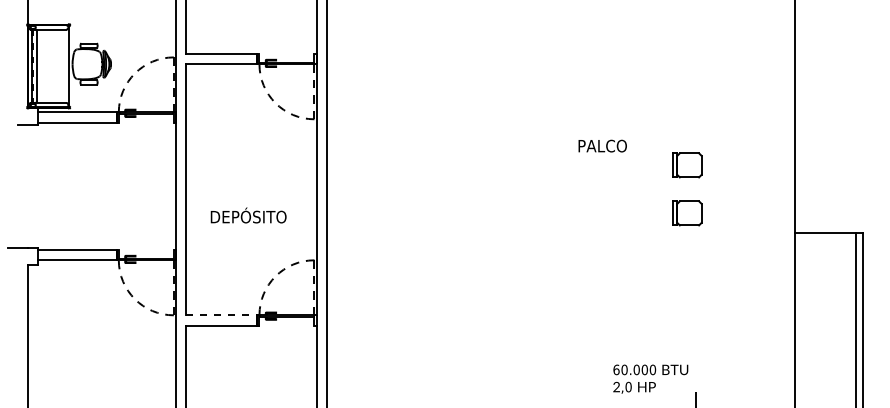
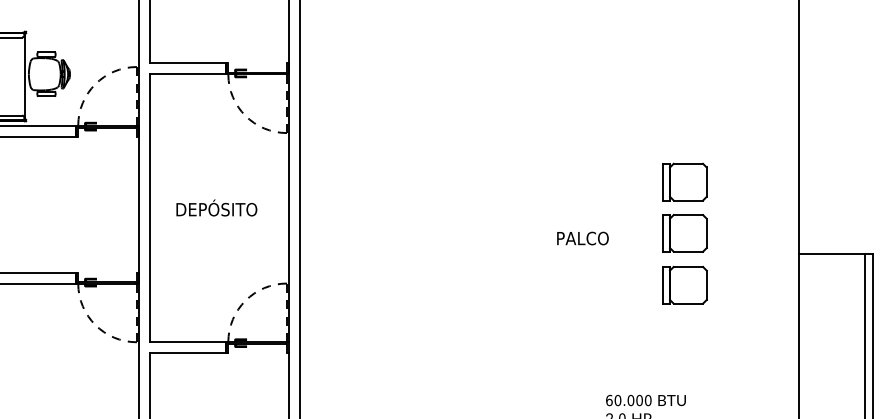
text: (602, 145) -> (582, 237), moved
part: (686, 165) -> (684, 182), size x1.43
part: (686, 213) -> (684, 233), size x1.43
text: (248, 215) -> (216, 207), moved
part: (686, 261) -> (684, 284), added
line: (222, 315) -> (188, 342), dashed -> solid

